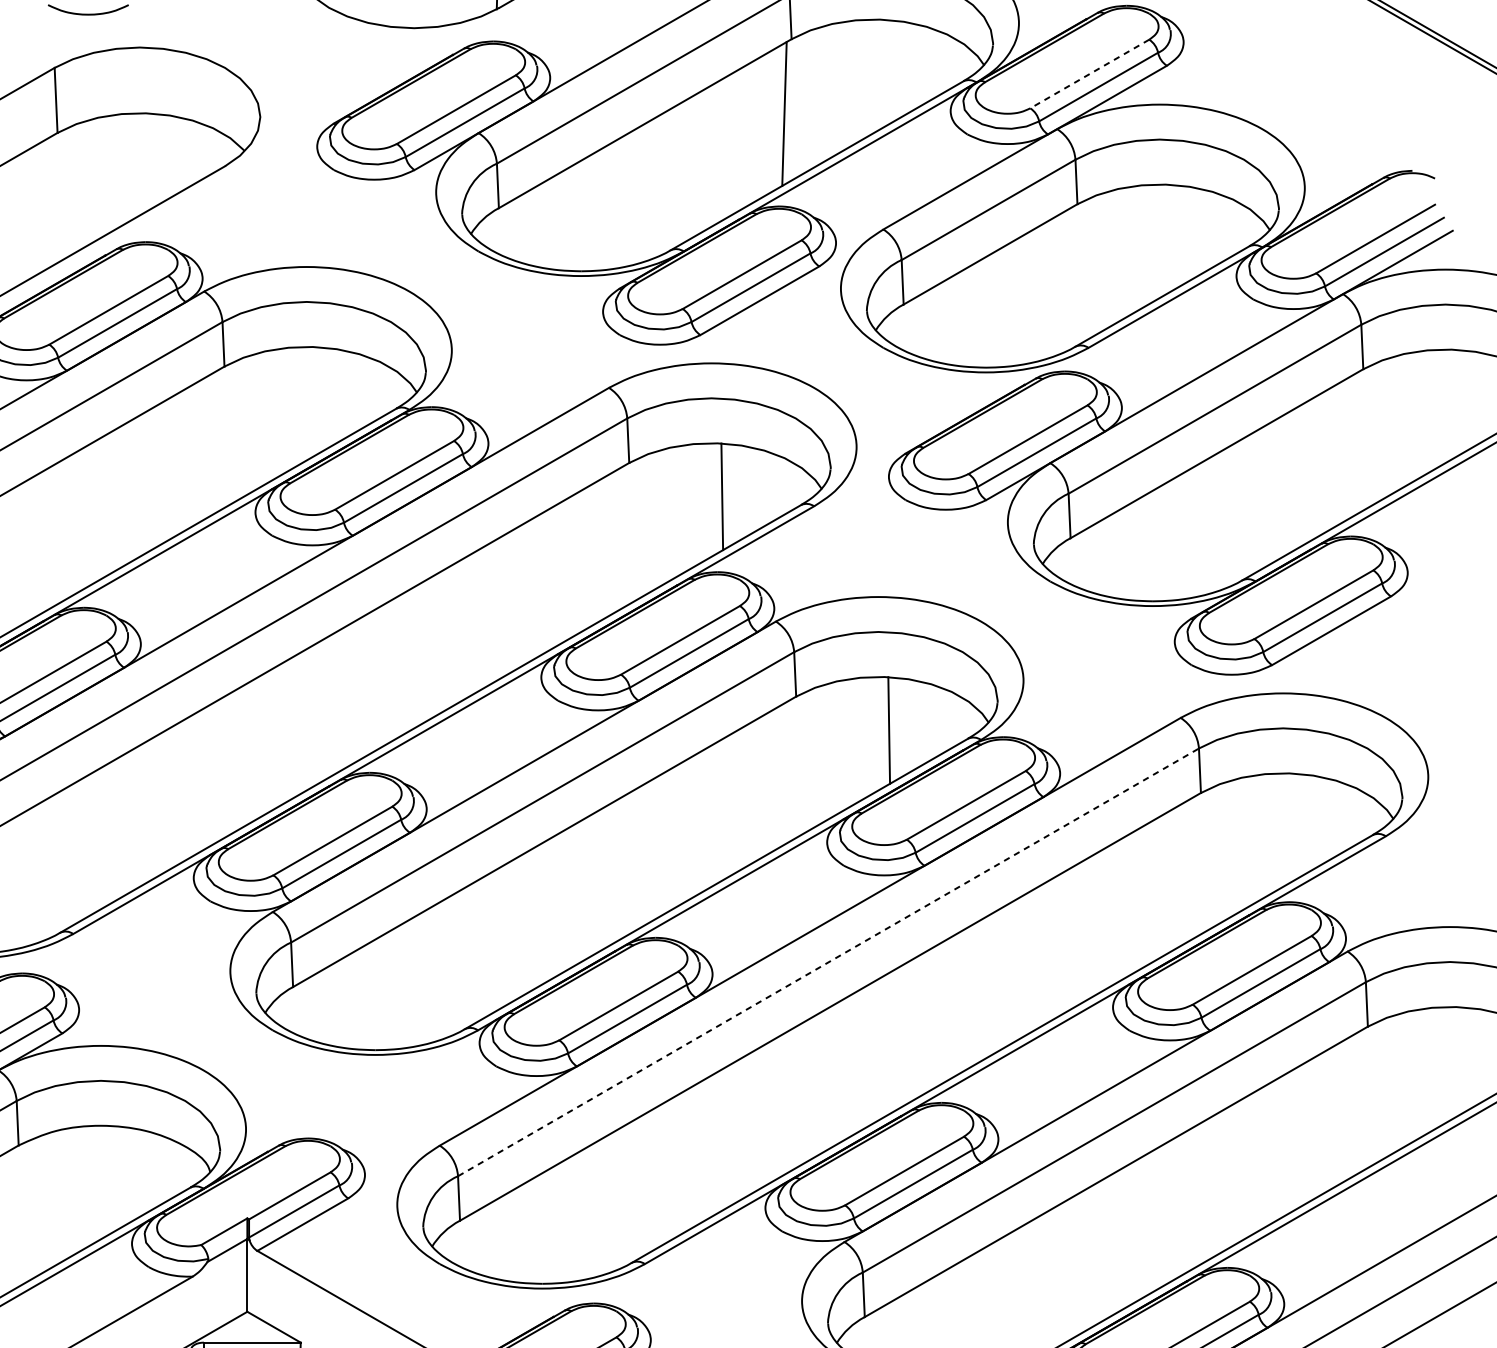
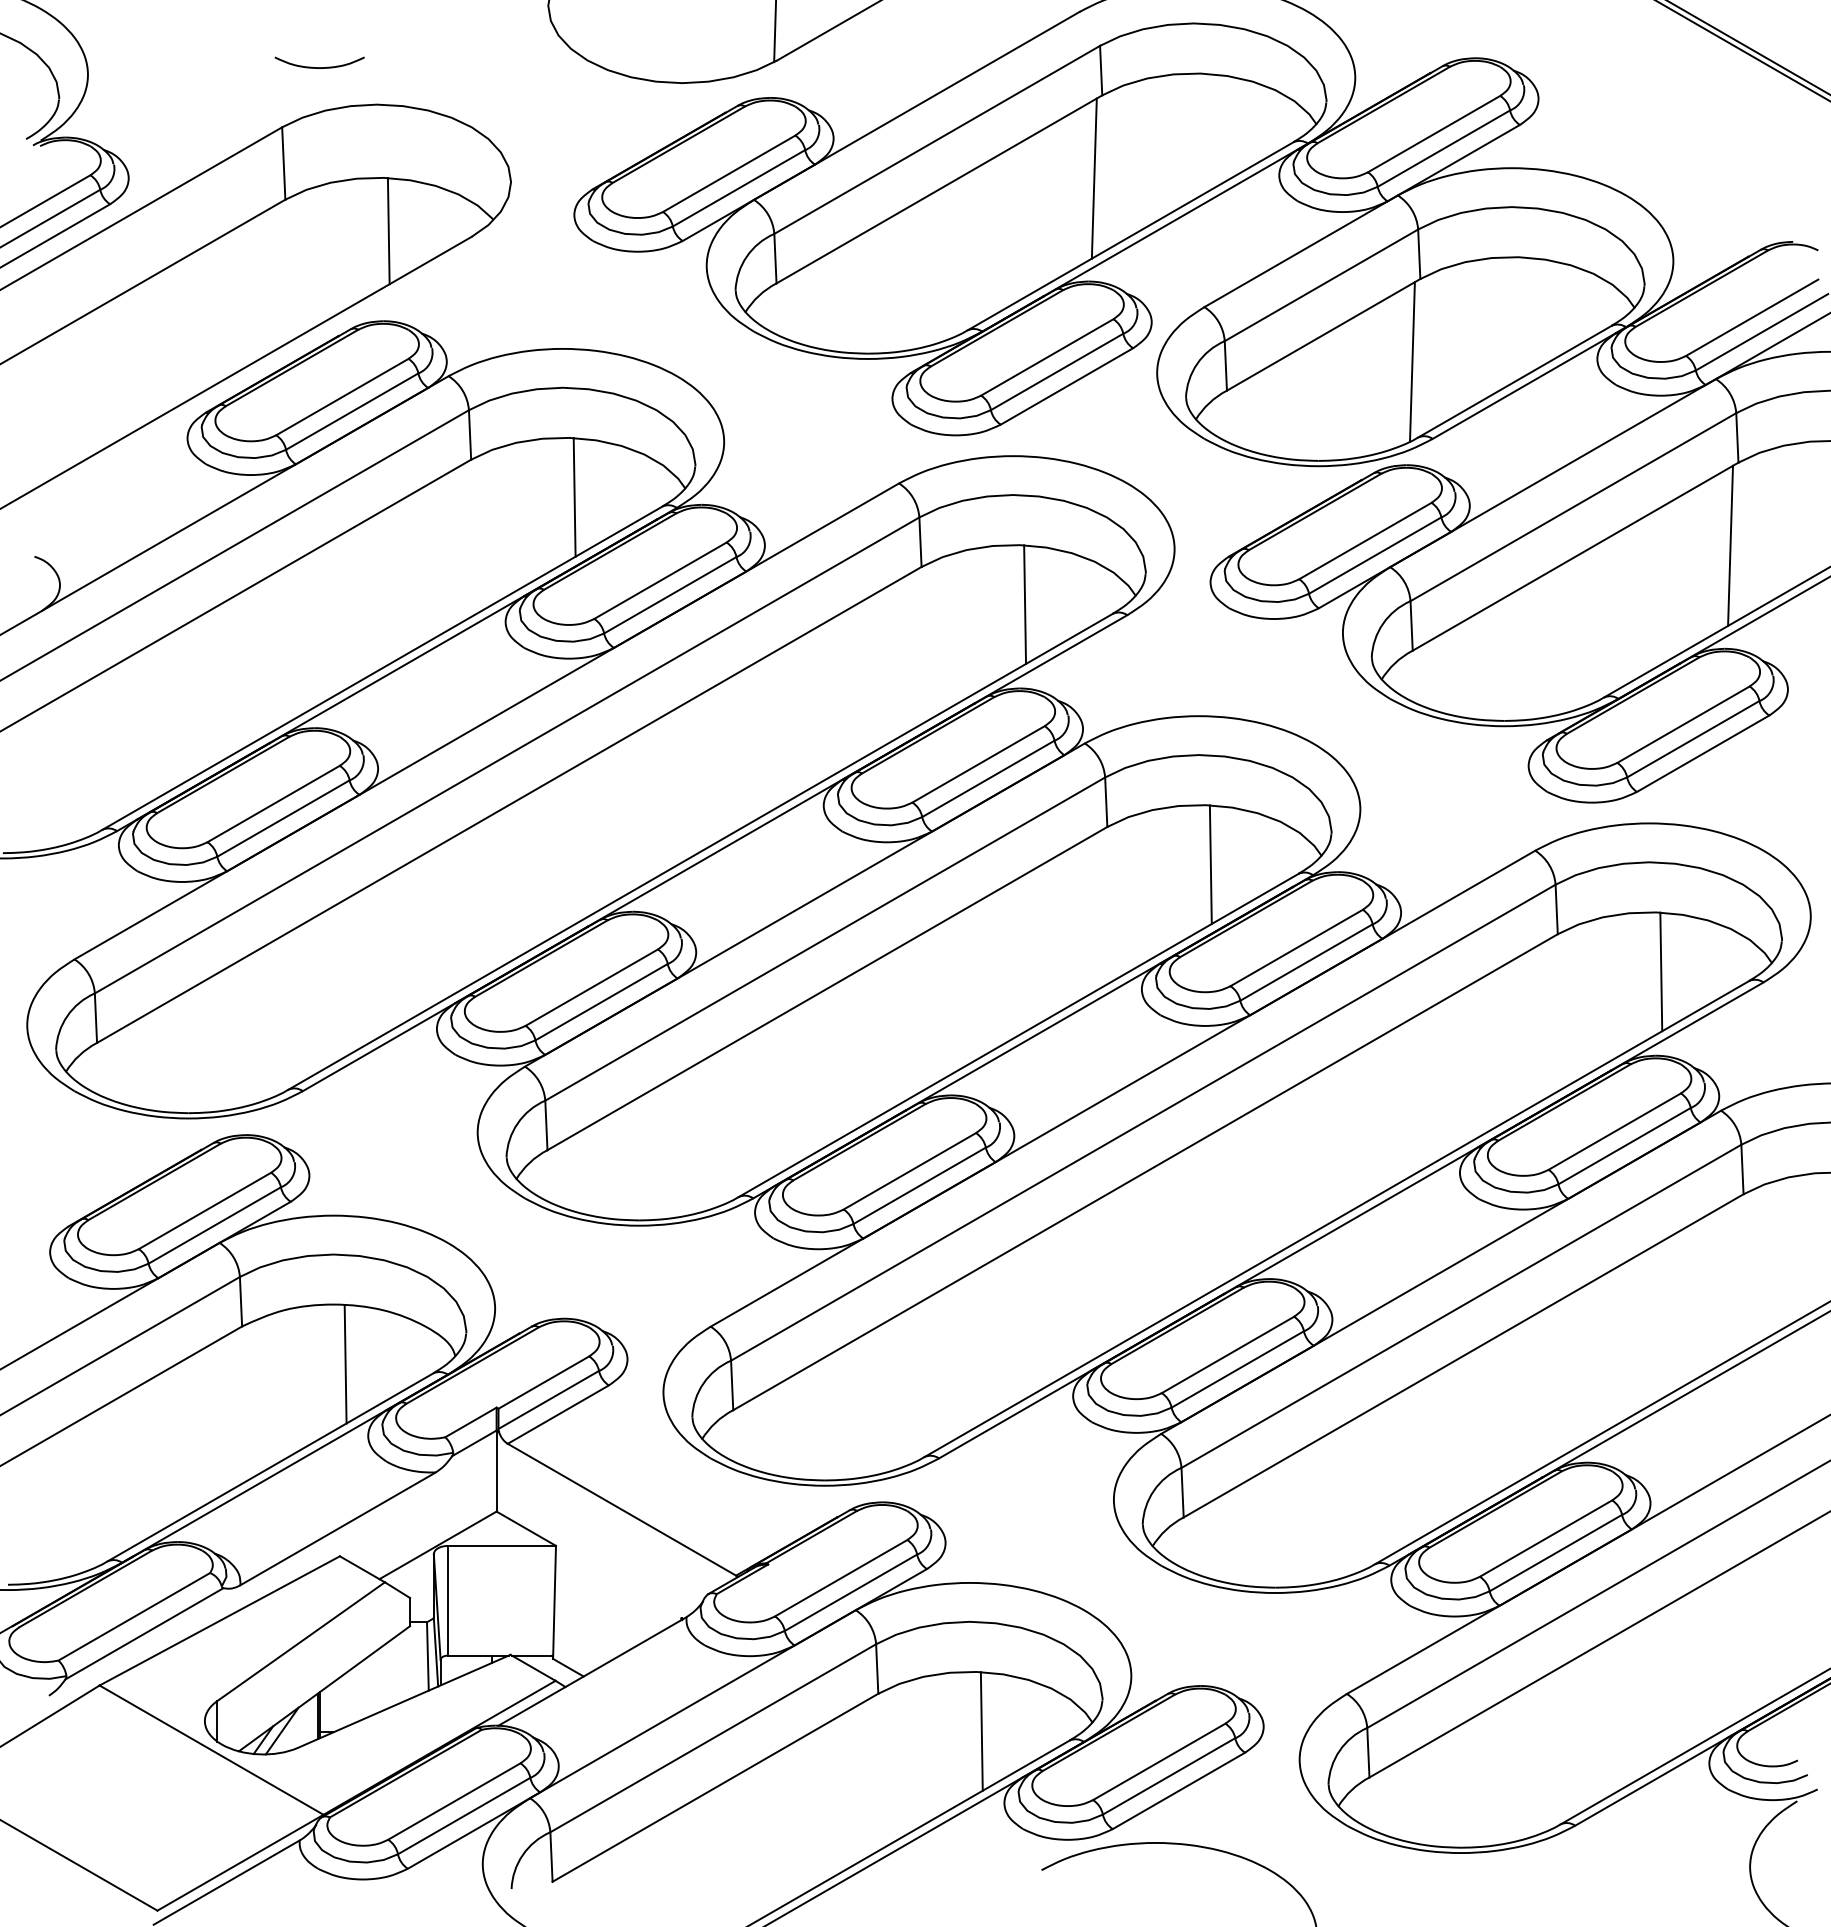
line: (1089, 74) -> (1433, 134), dashed -> solid
line: (150, 161) -> (388, 231), added
line: (1069, 278) -> (1411, 361), added
line: (317, 400) -> (574, 497), added
line: (1356, 443) -> (1730, 545), added
line: (1294, 826) -> (1661, 971), added
line: (828, 962) -> (1143, 1122), dashed -> solid
line: (111, 1179) -> (345, 1364), added

